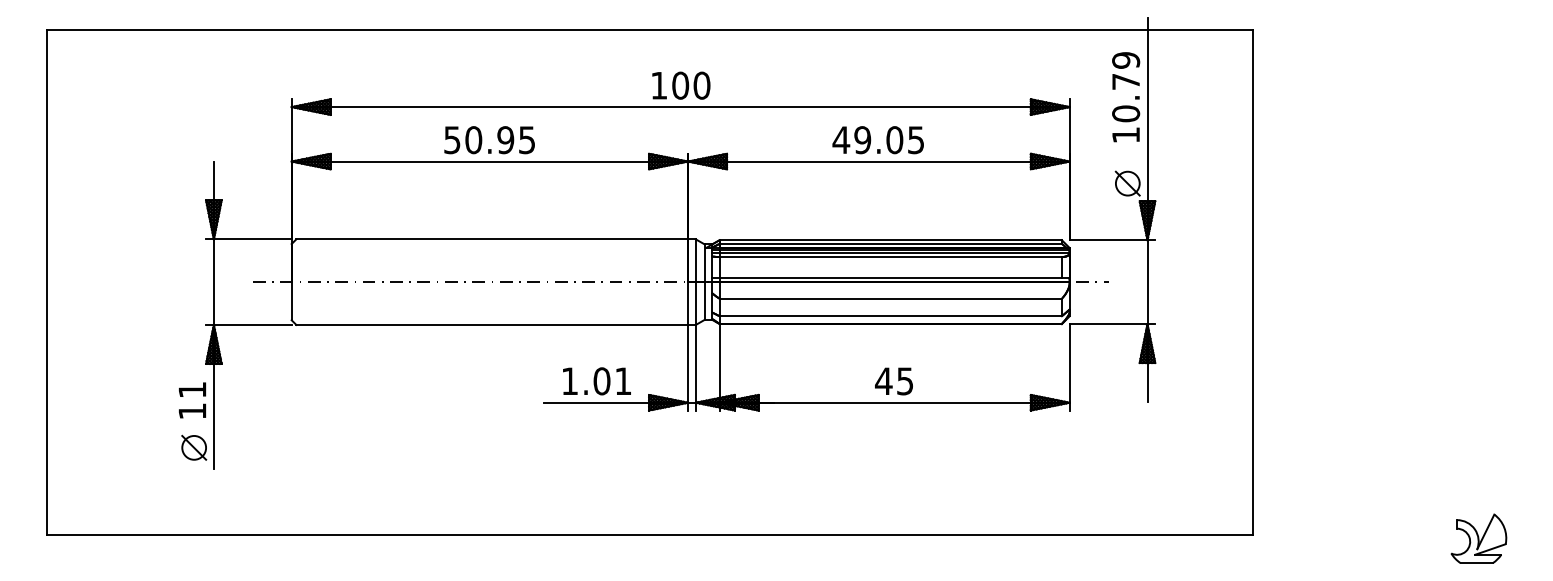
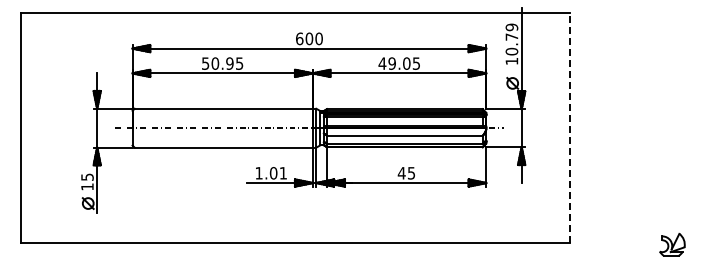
text: (658, 84) -> (299, 38), 100 -> 600
line: (1252, 282) -> (569, 128), solid -> dashed
text: (192, 388) -> (87, 176), 11 -> 15

